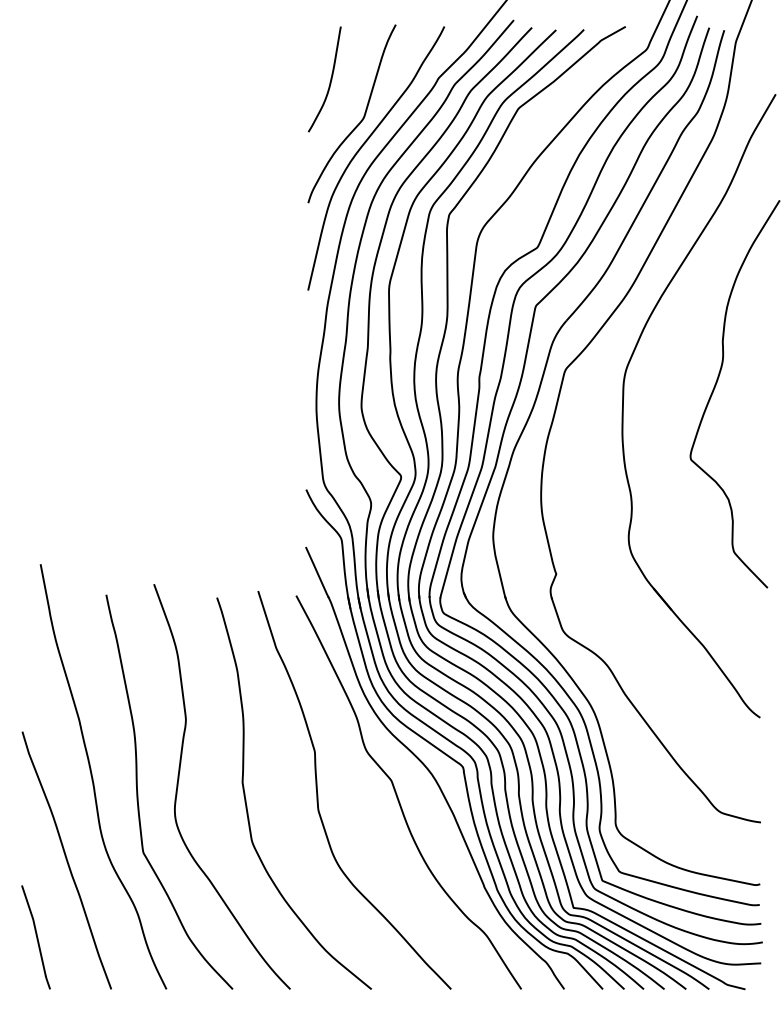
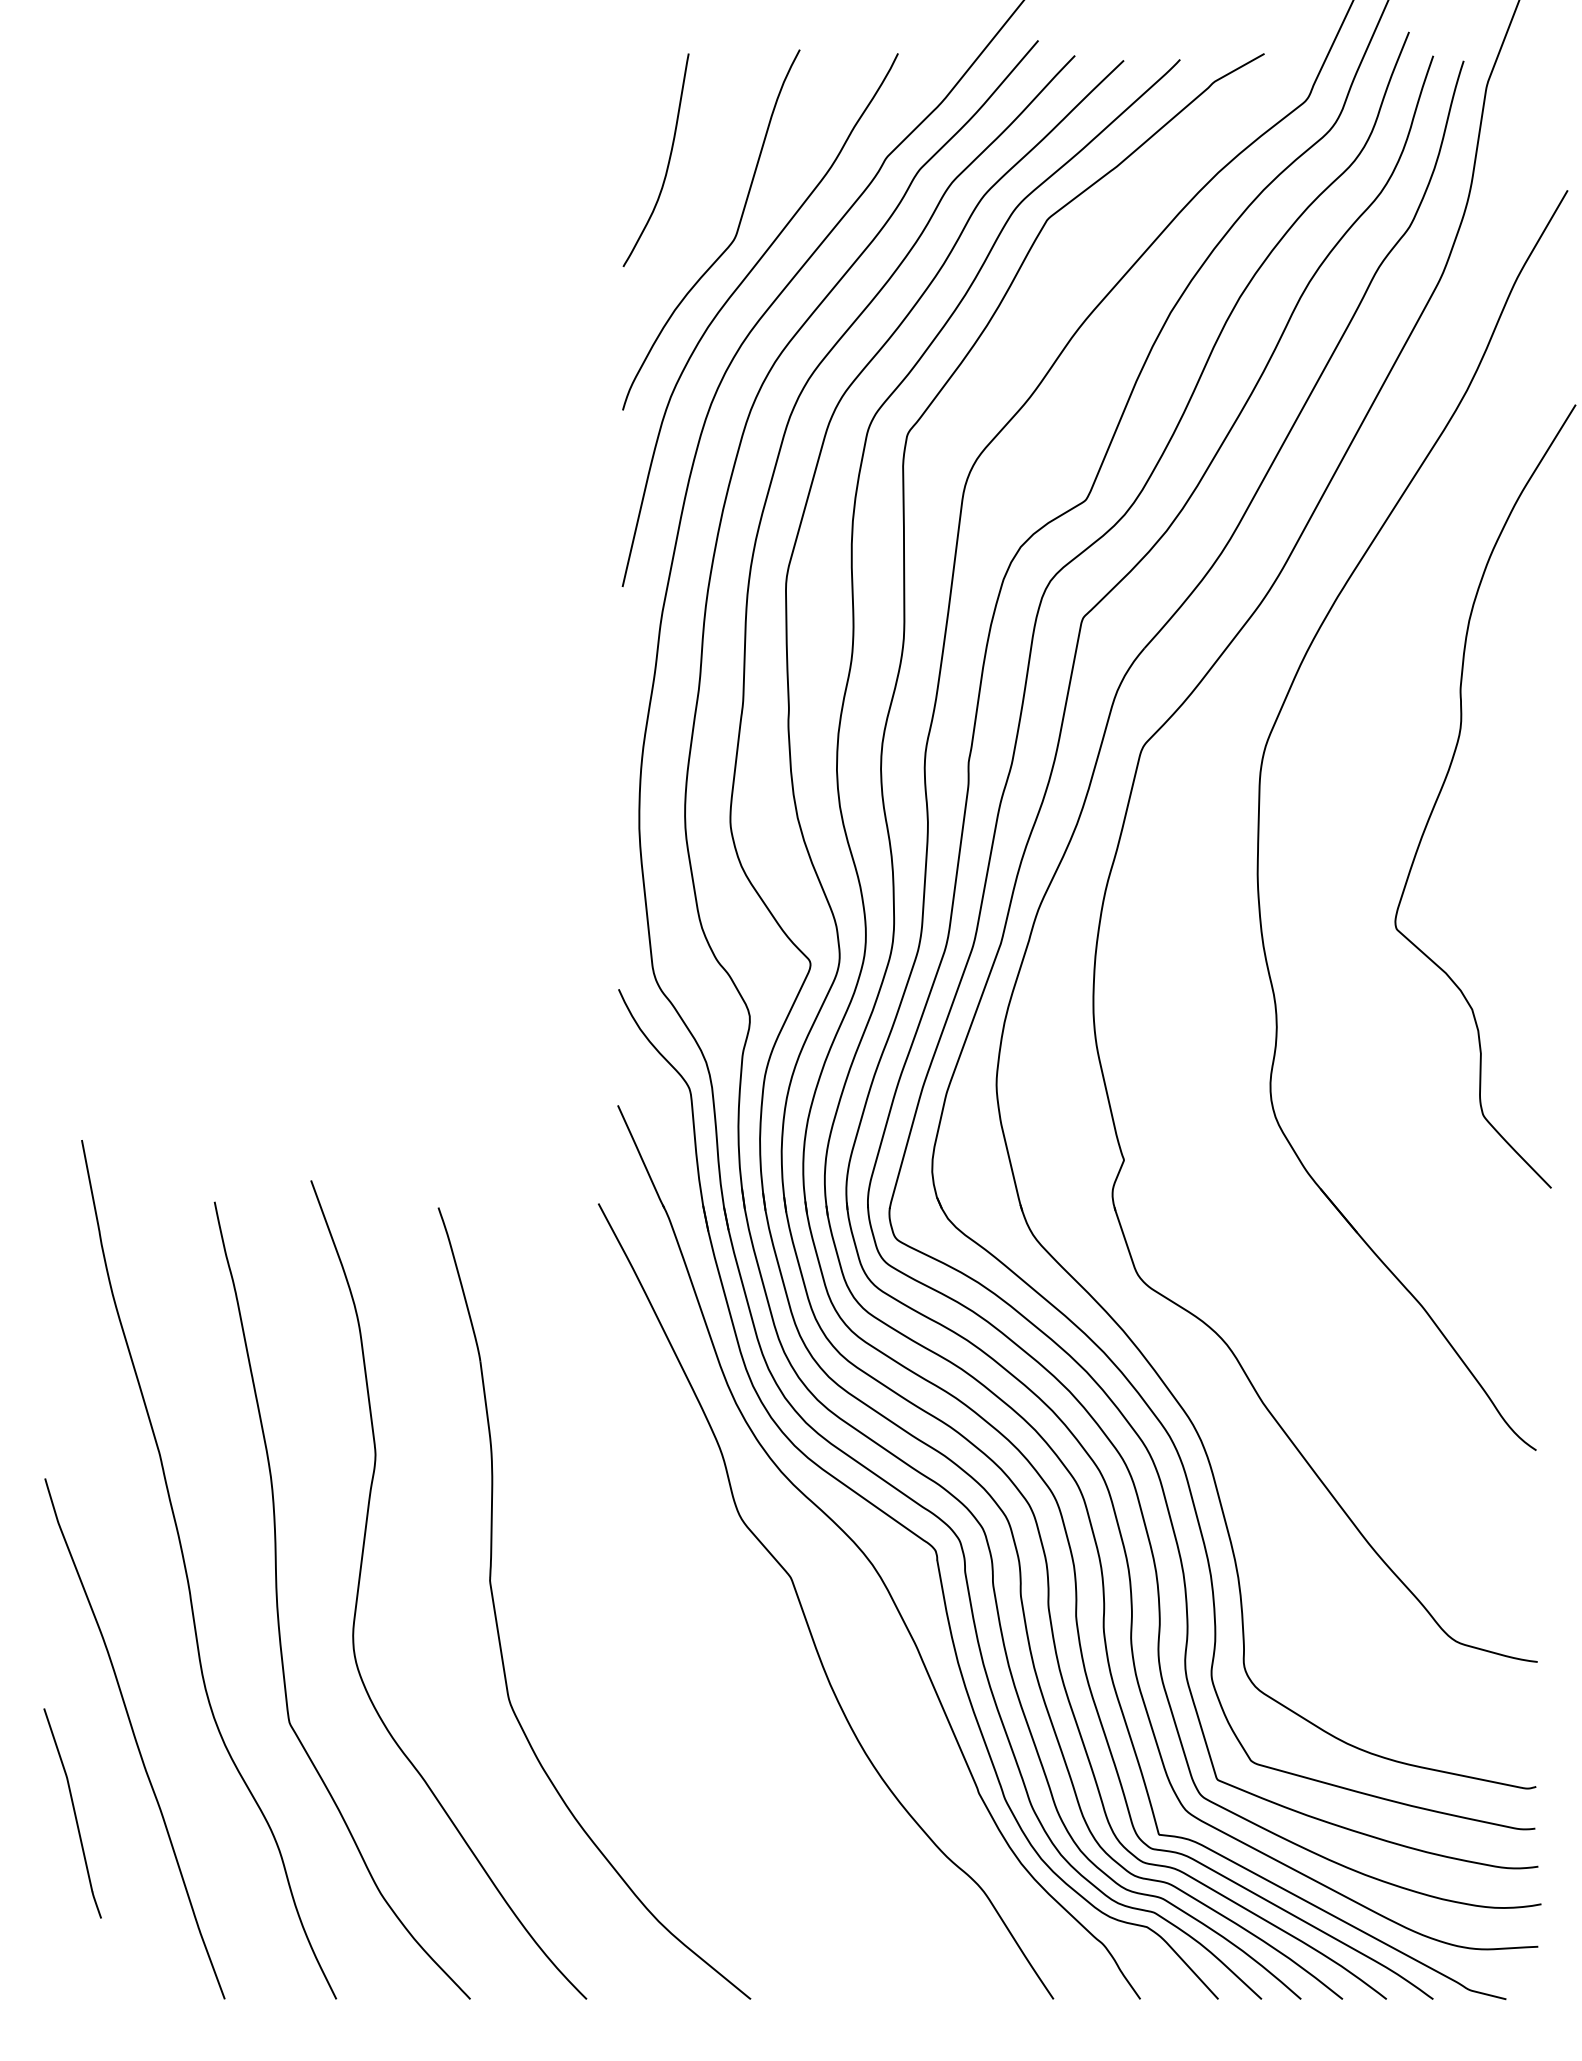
curve: (318, 793) -> (643, 1603), removed
curve: (36, 937) -> (73, 1813), moved

